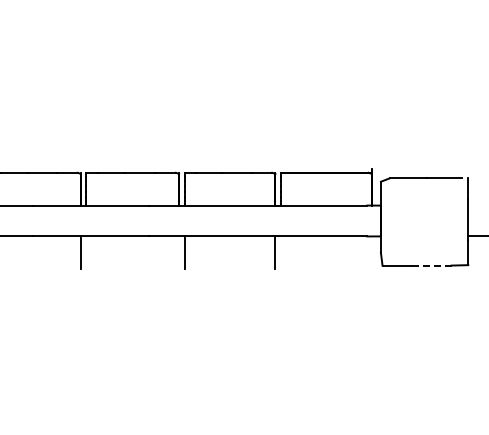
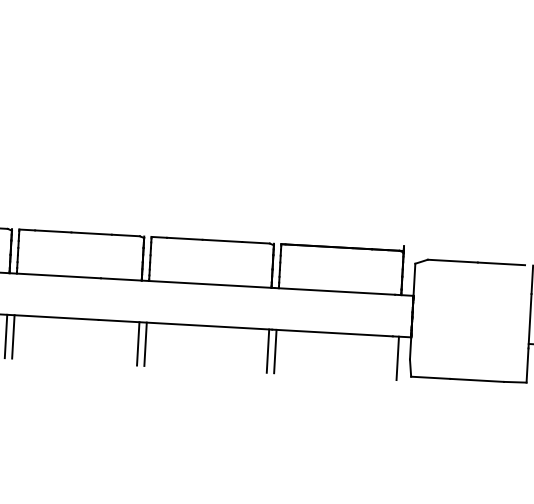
line: (86, 252) -> (13, 336), added
line: (179, 252) -> (138, 343), added
line: (280, 252) -> (274, 351), added
line: (371, 252) -> (397, 358), added
line: (431, 265) -> (477, 380), dashed -> solid

